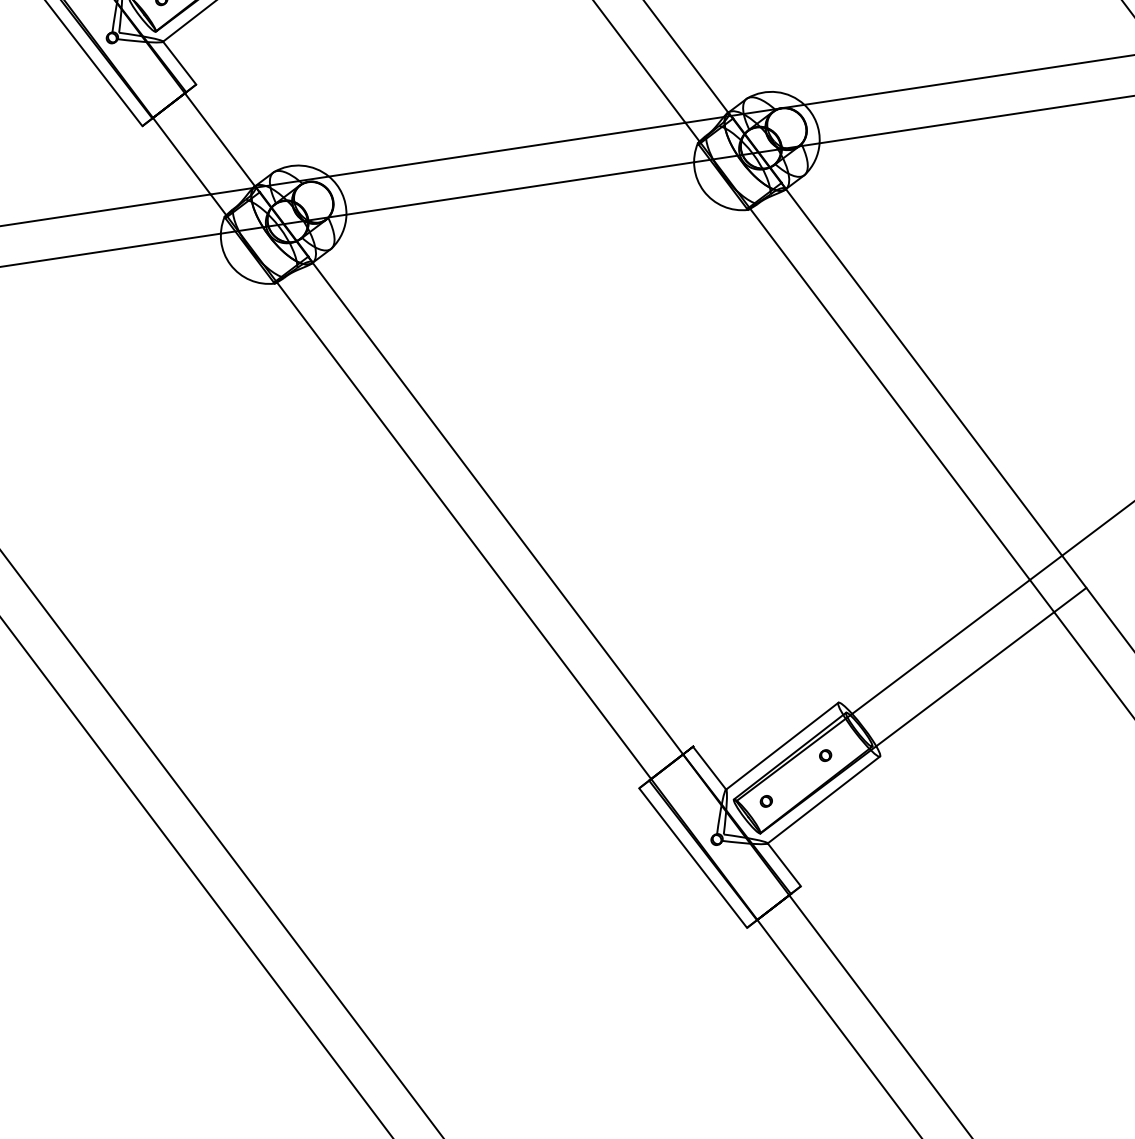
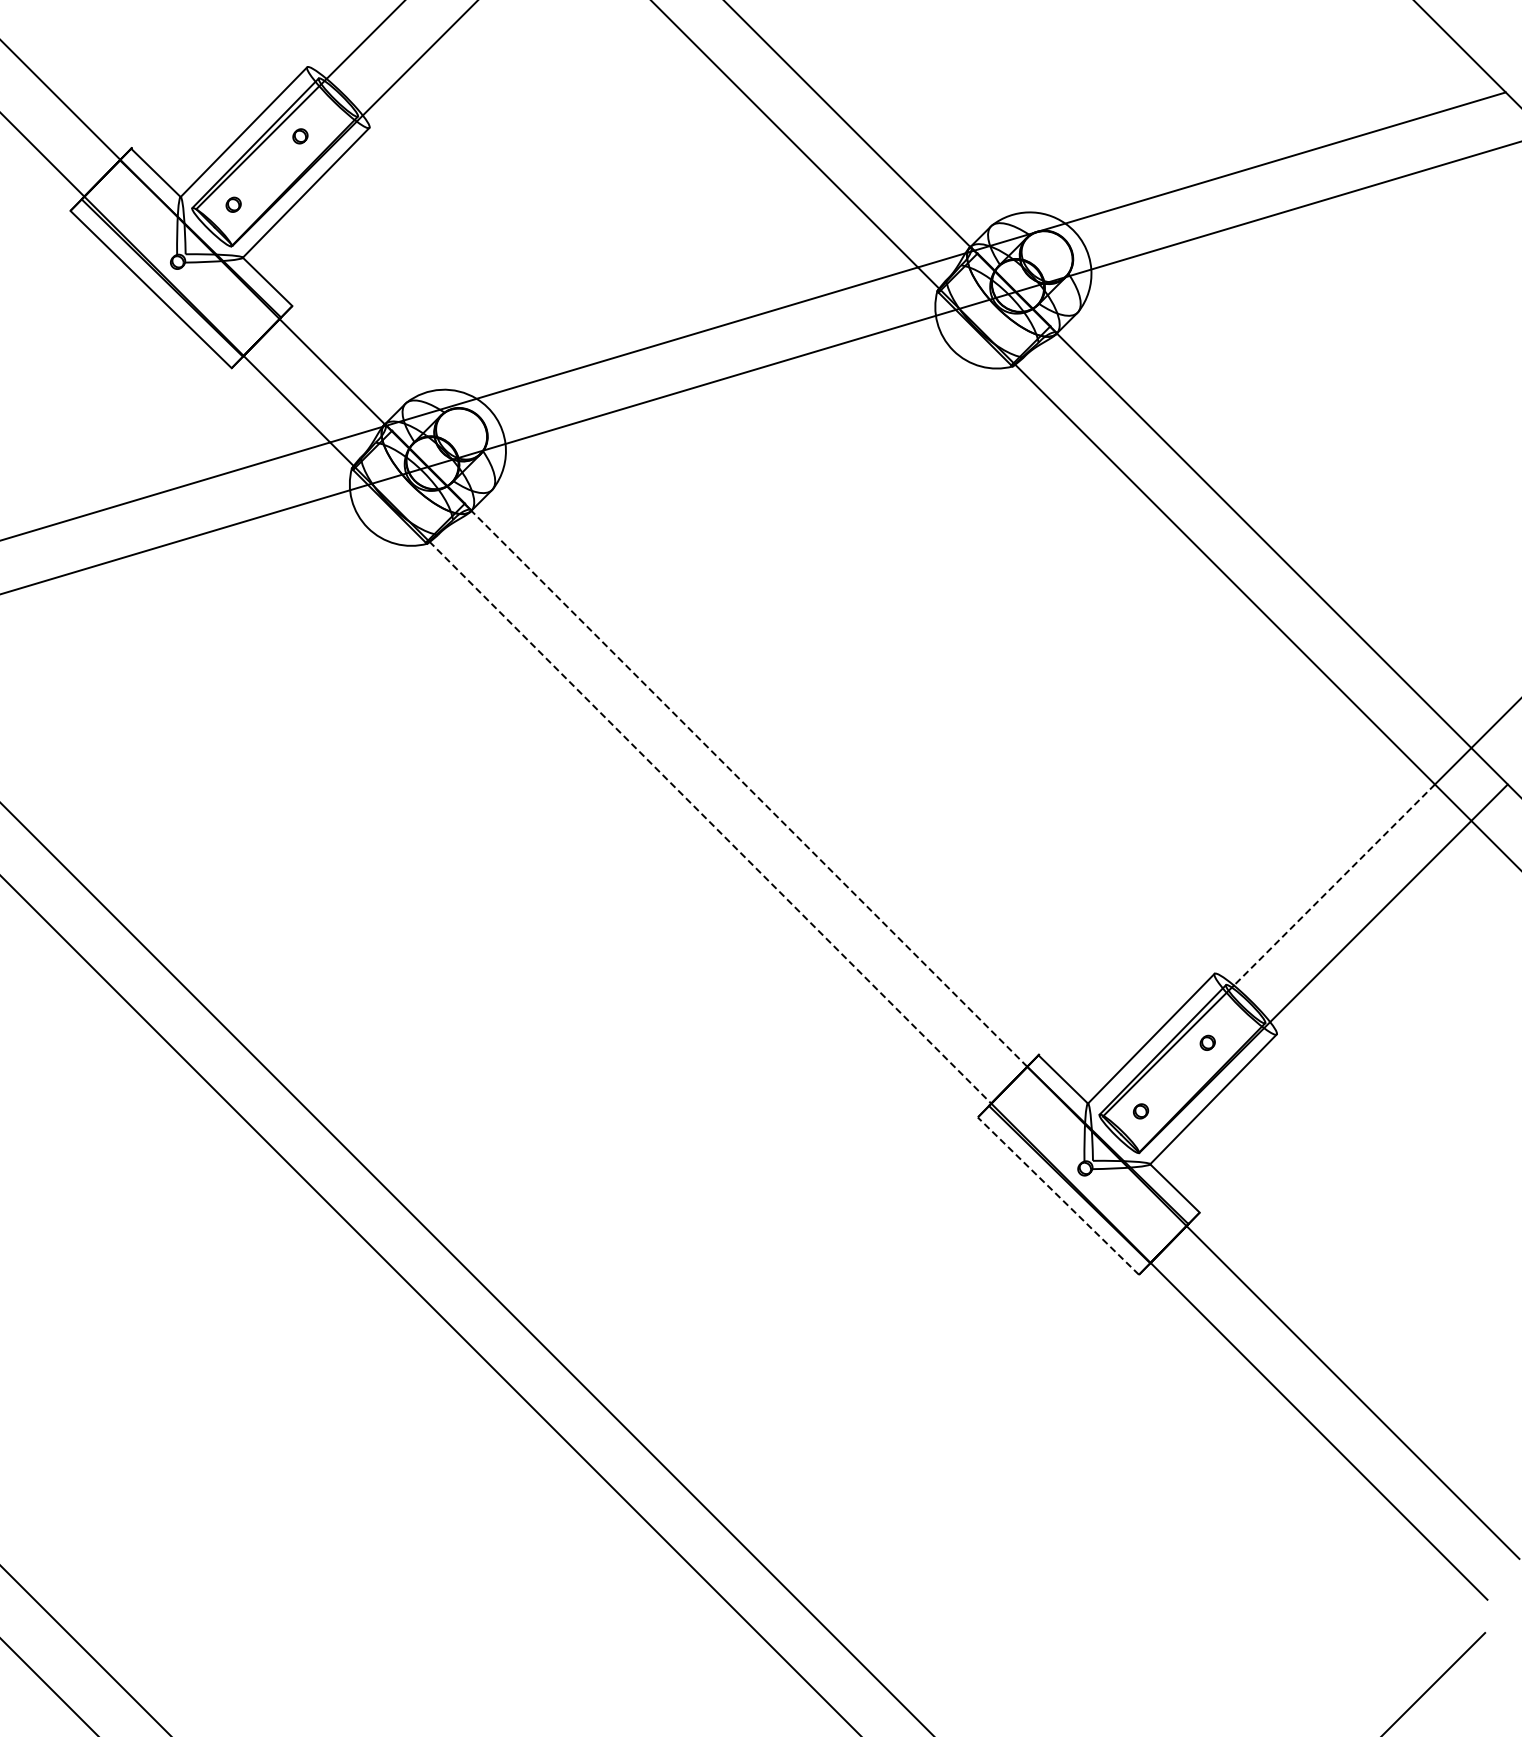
line: (497, 508) -> (748, 788), solid -> dashed
line: (464, 530) -> (710, 822), solid -> dashed
line: (941, 647) -> (1334, 885), solid -> dashed
line: (693, 858) -> (1058, 1196), solid -> dashed

